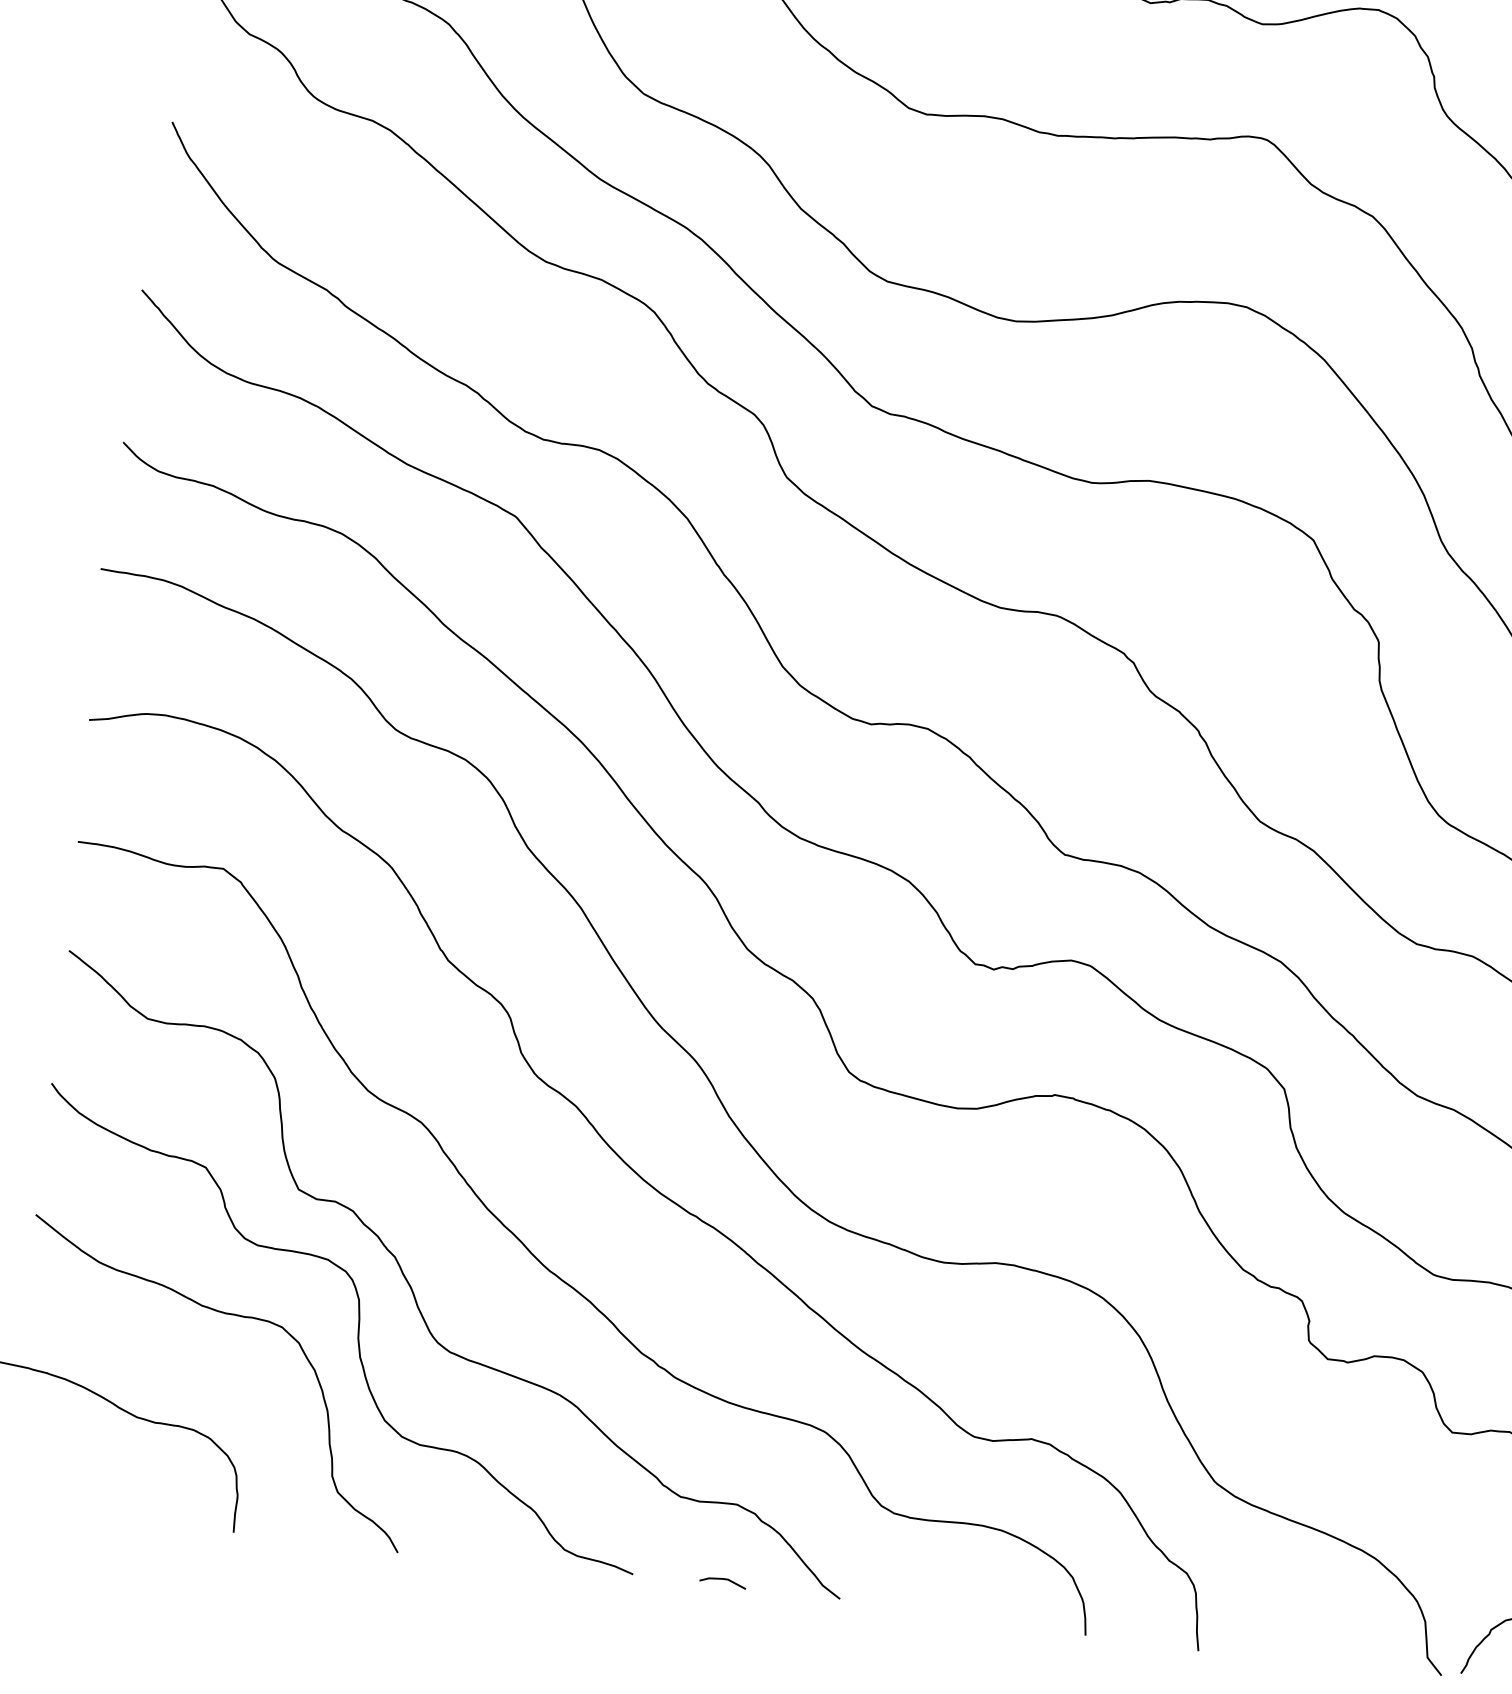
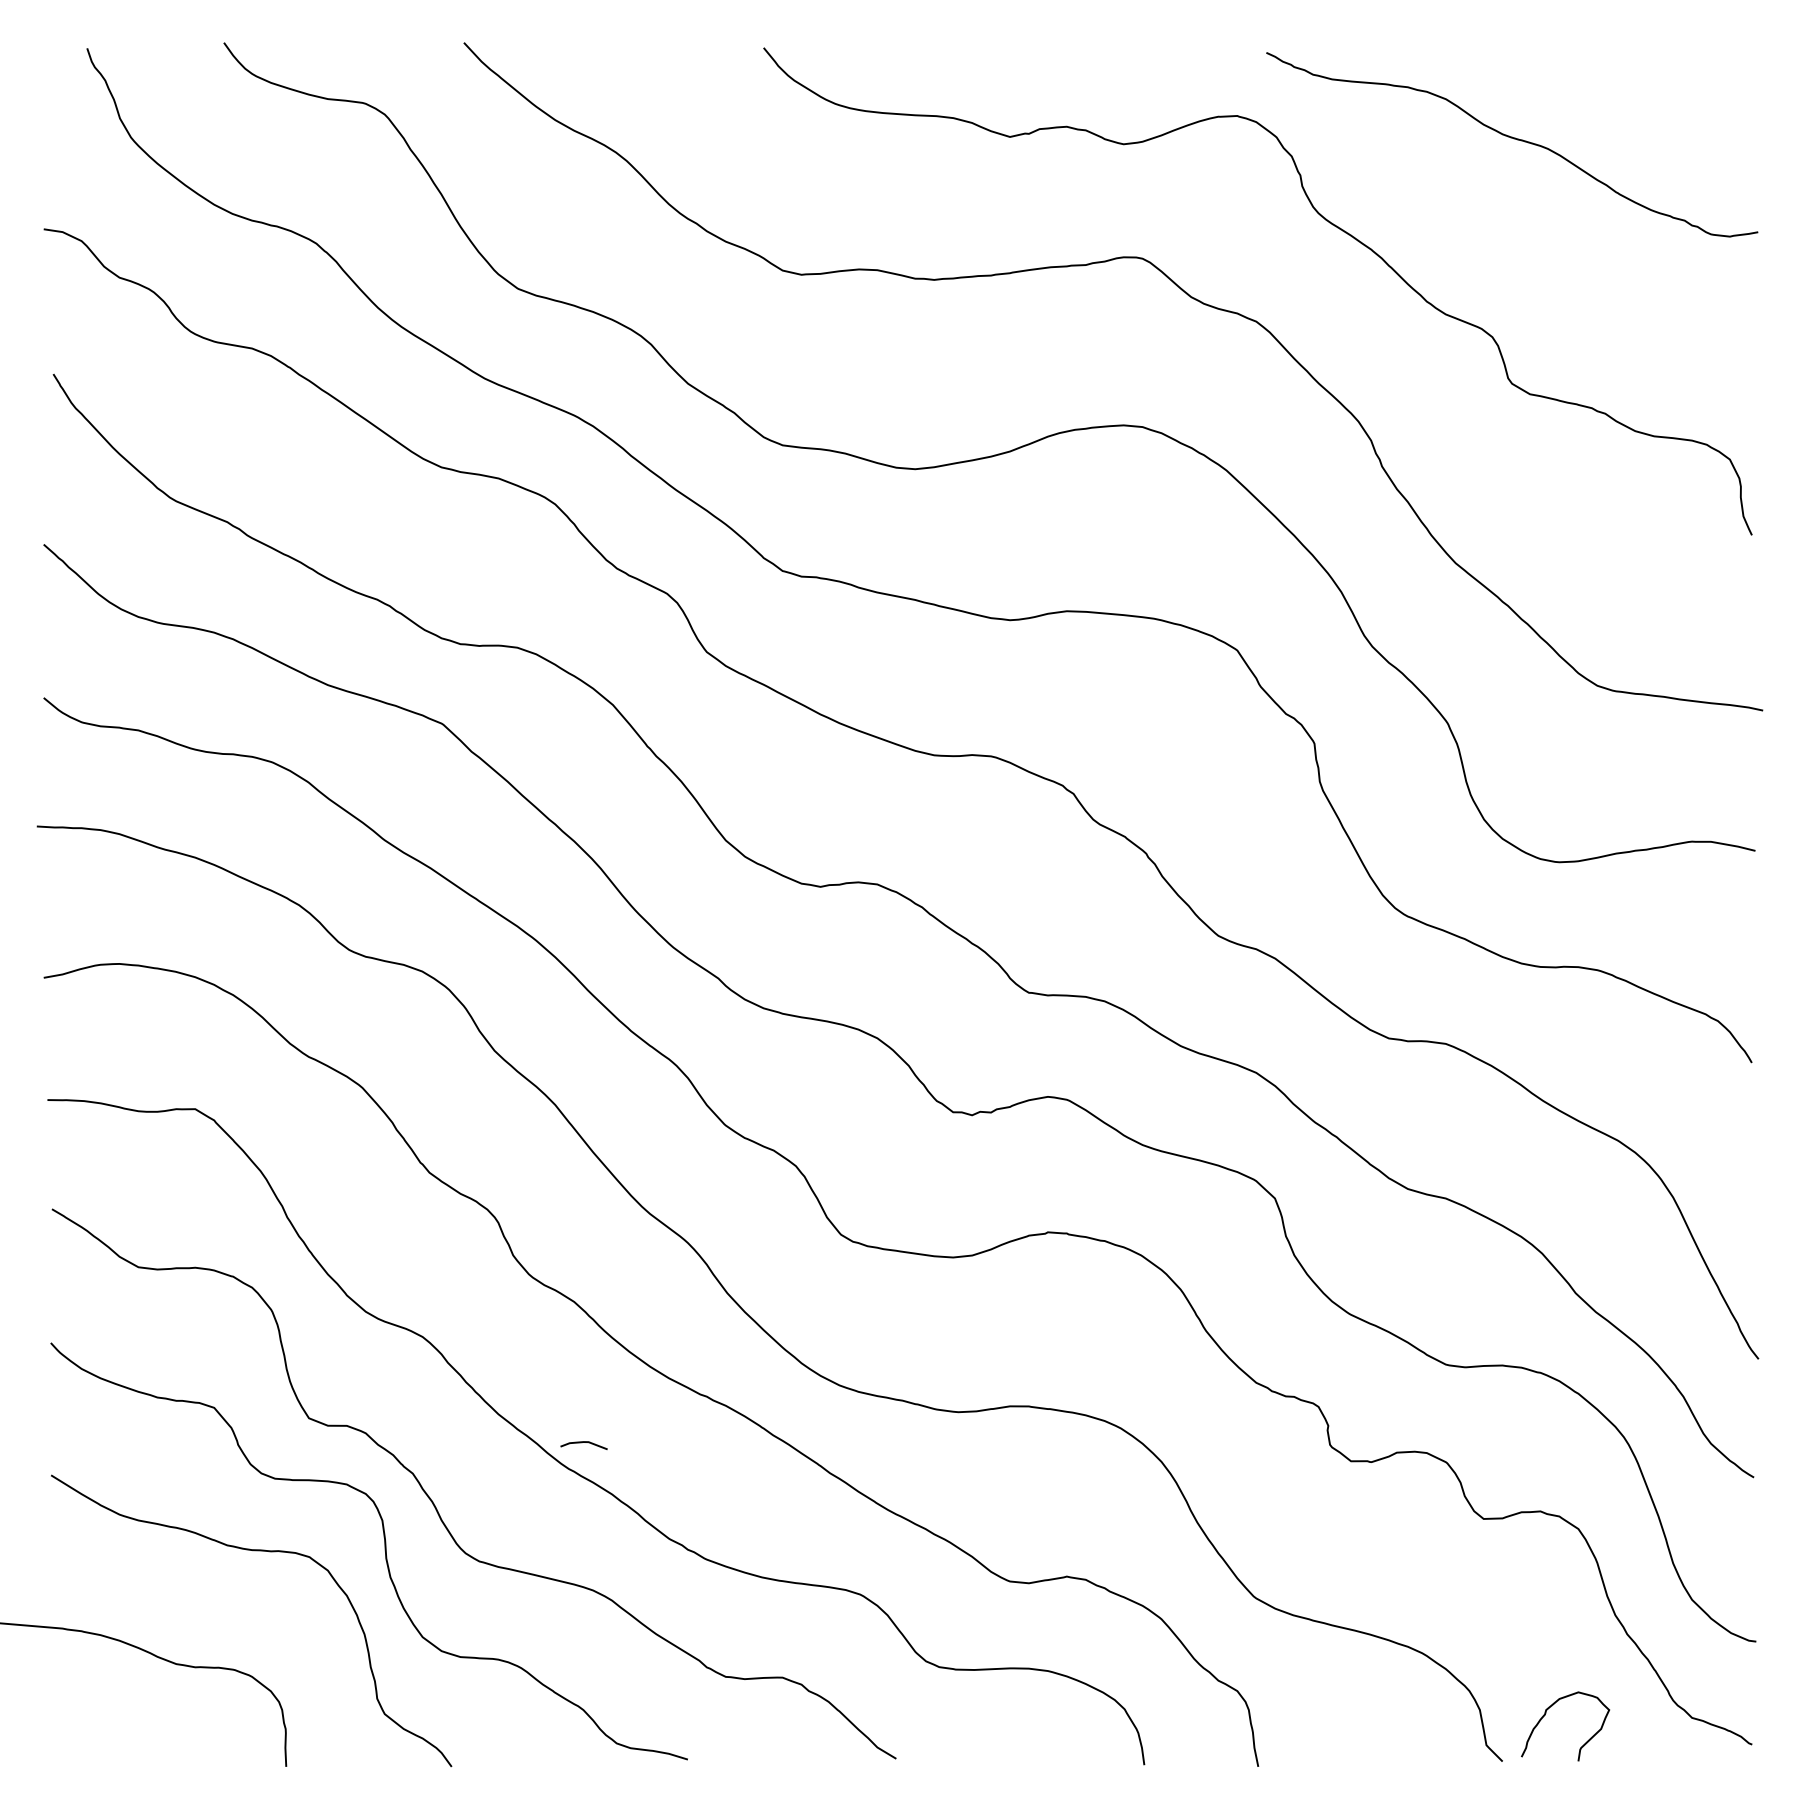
line: (721, 1580) -> (582, 1443), moved

